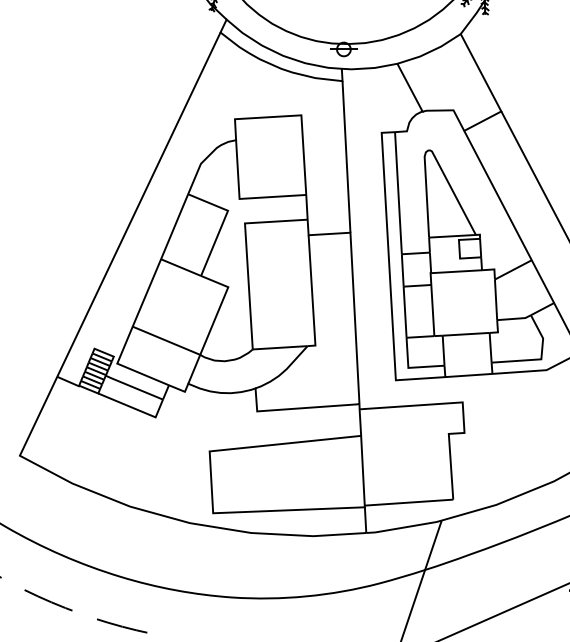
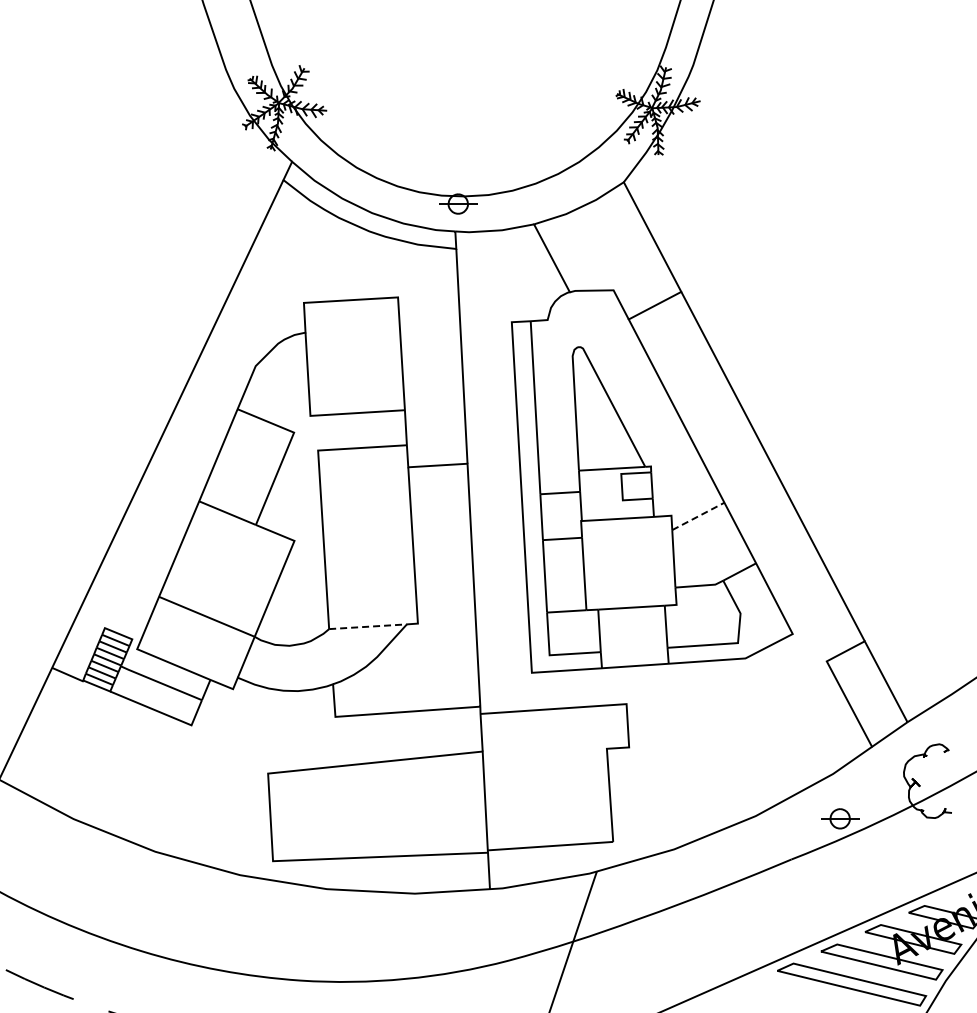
line: (513, 269) -> (698, 516), solid -> dashed
line: (280, 347) -> (368, 626), solid -> dashed

